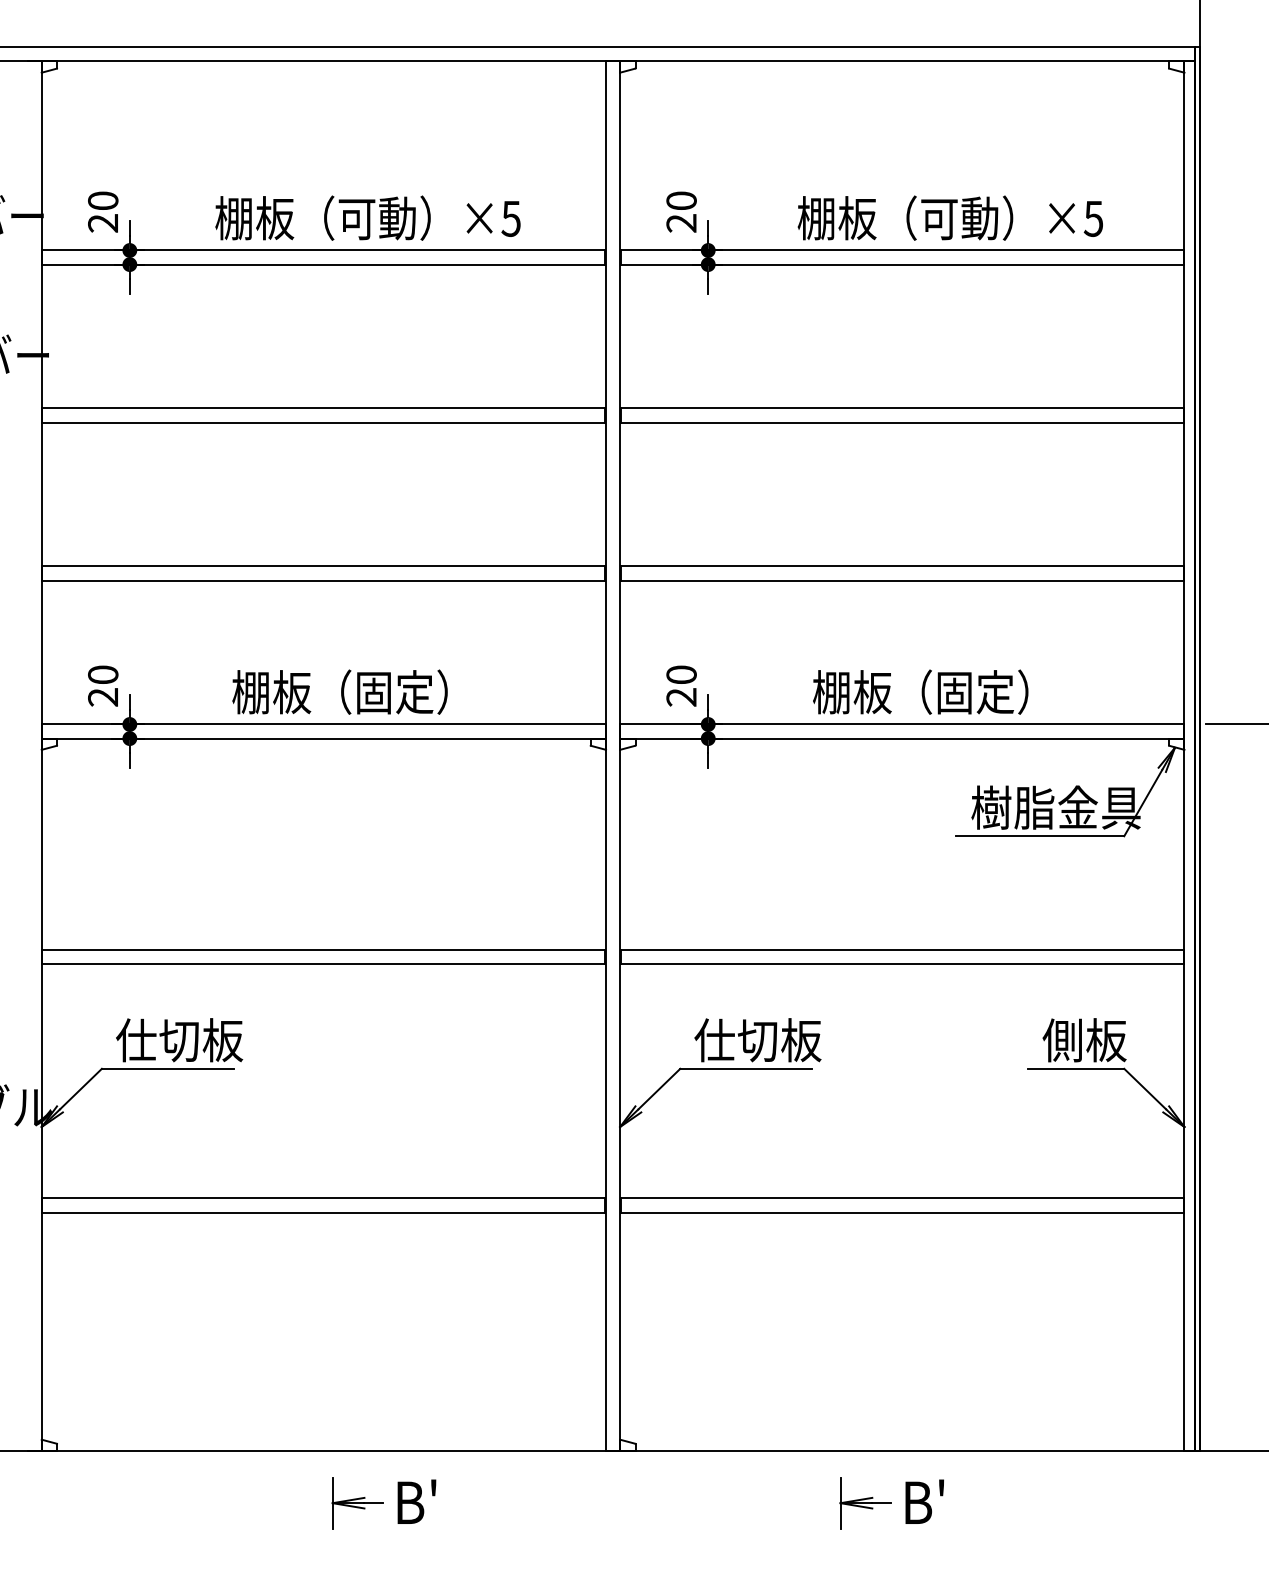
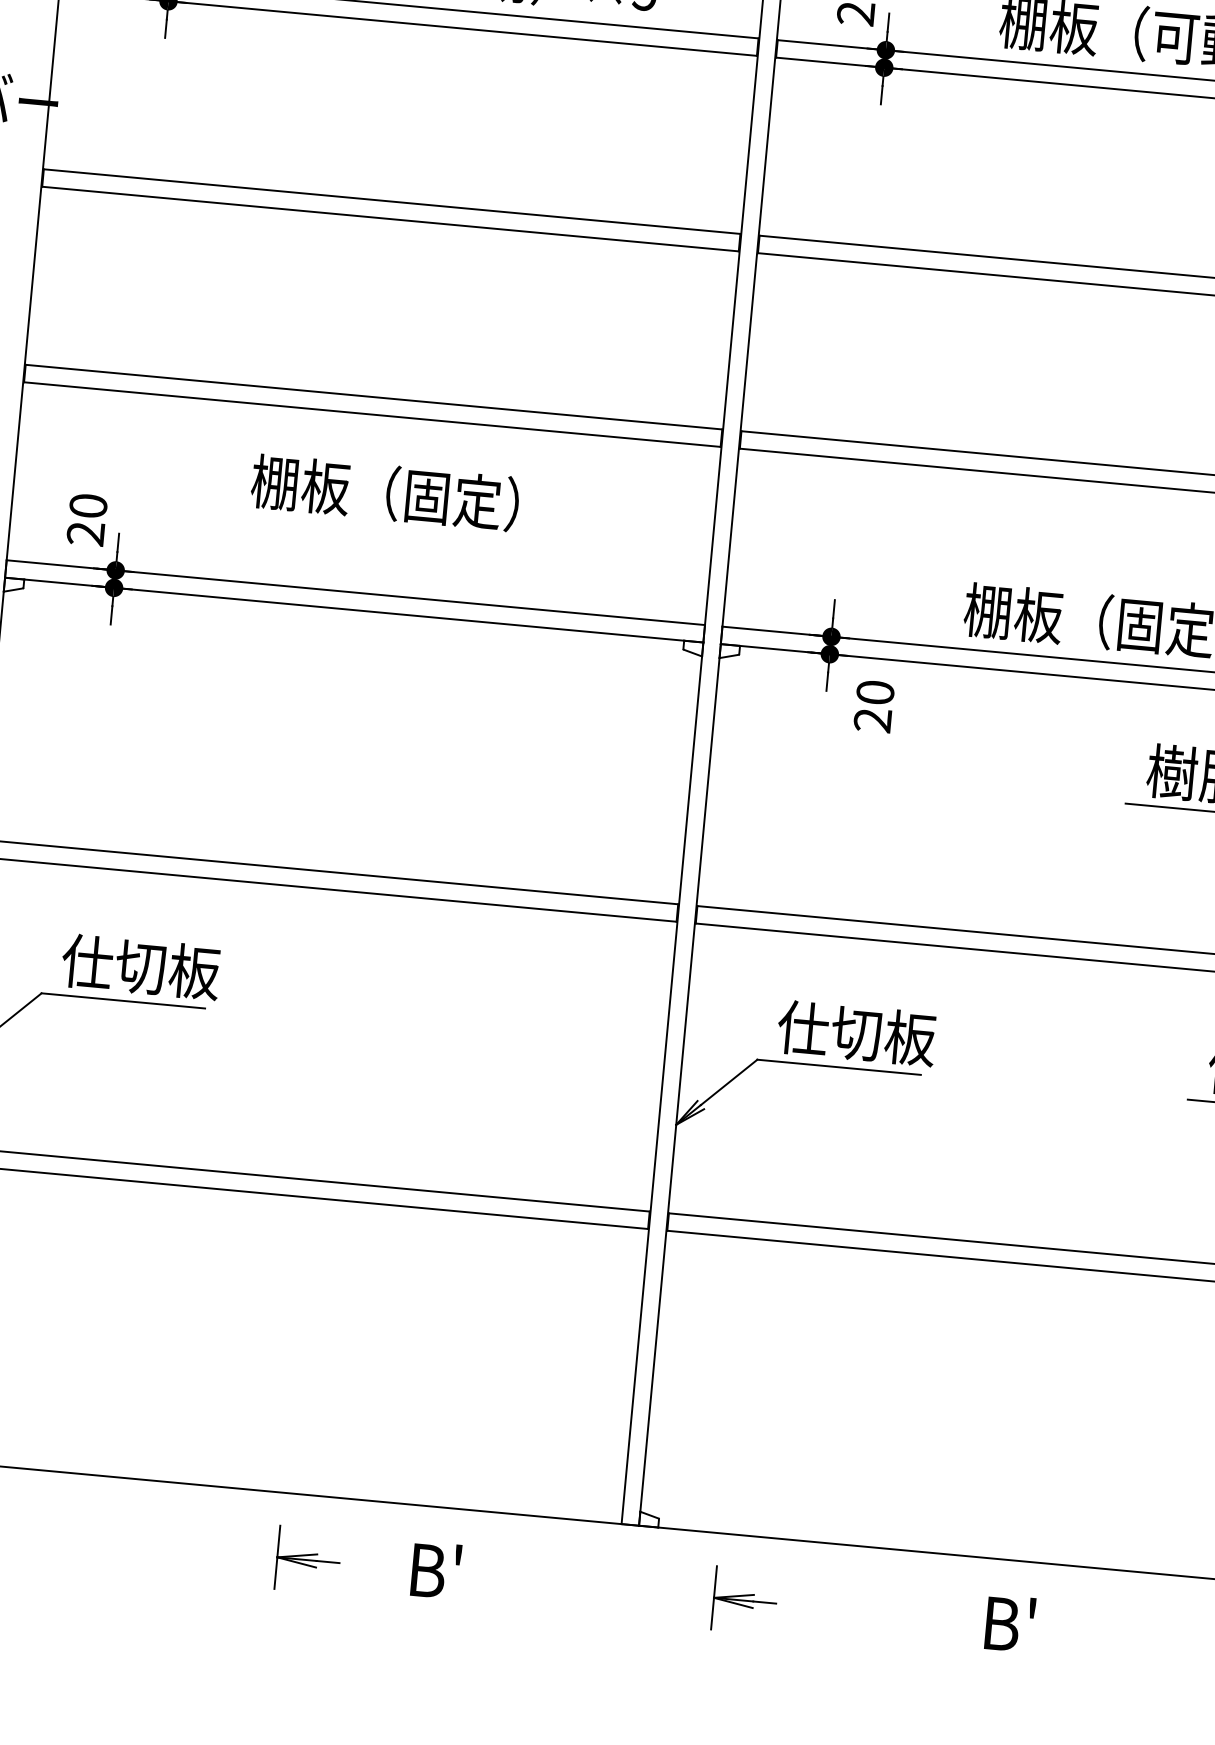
text: (681, 685) -> (874, 705), moved
text: (339, 691) -> (384, 491), moved
text: (416, 1501) -> (435, 1569), moved
part: (865, 1503) -> (744, 1601), moved

